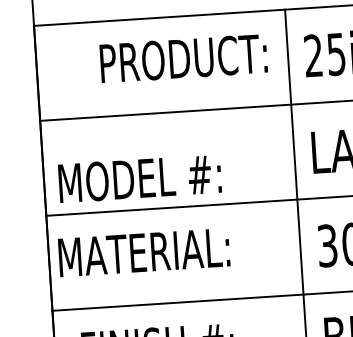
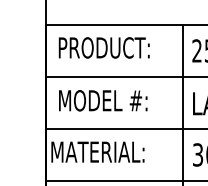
text: (182, 57) -> (103, 47), moved
text: (140, 178) -> (103, 100), moved

